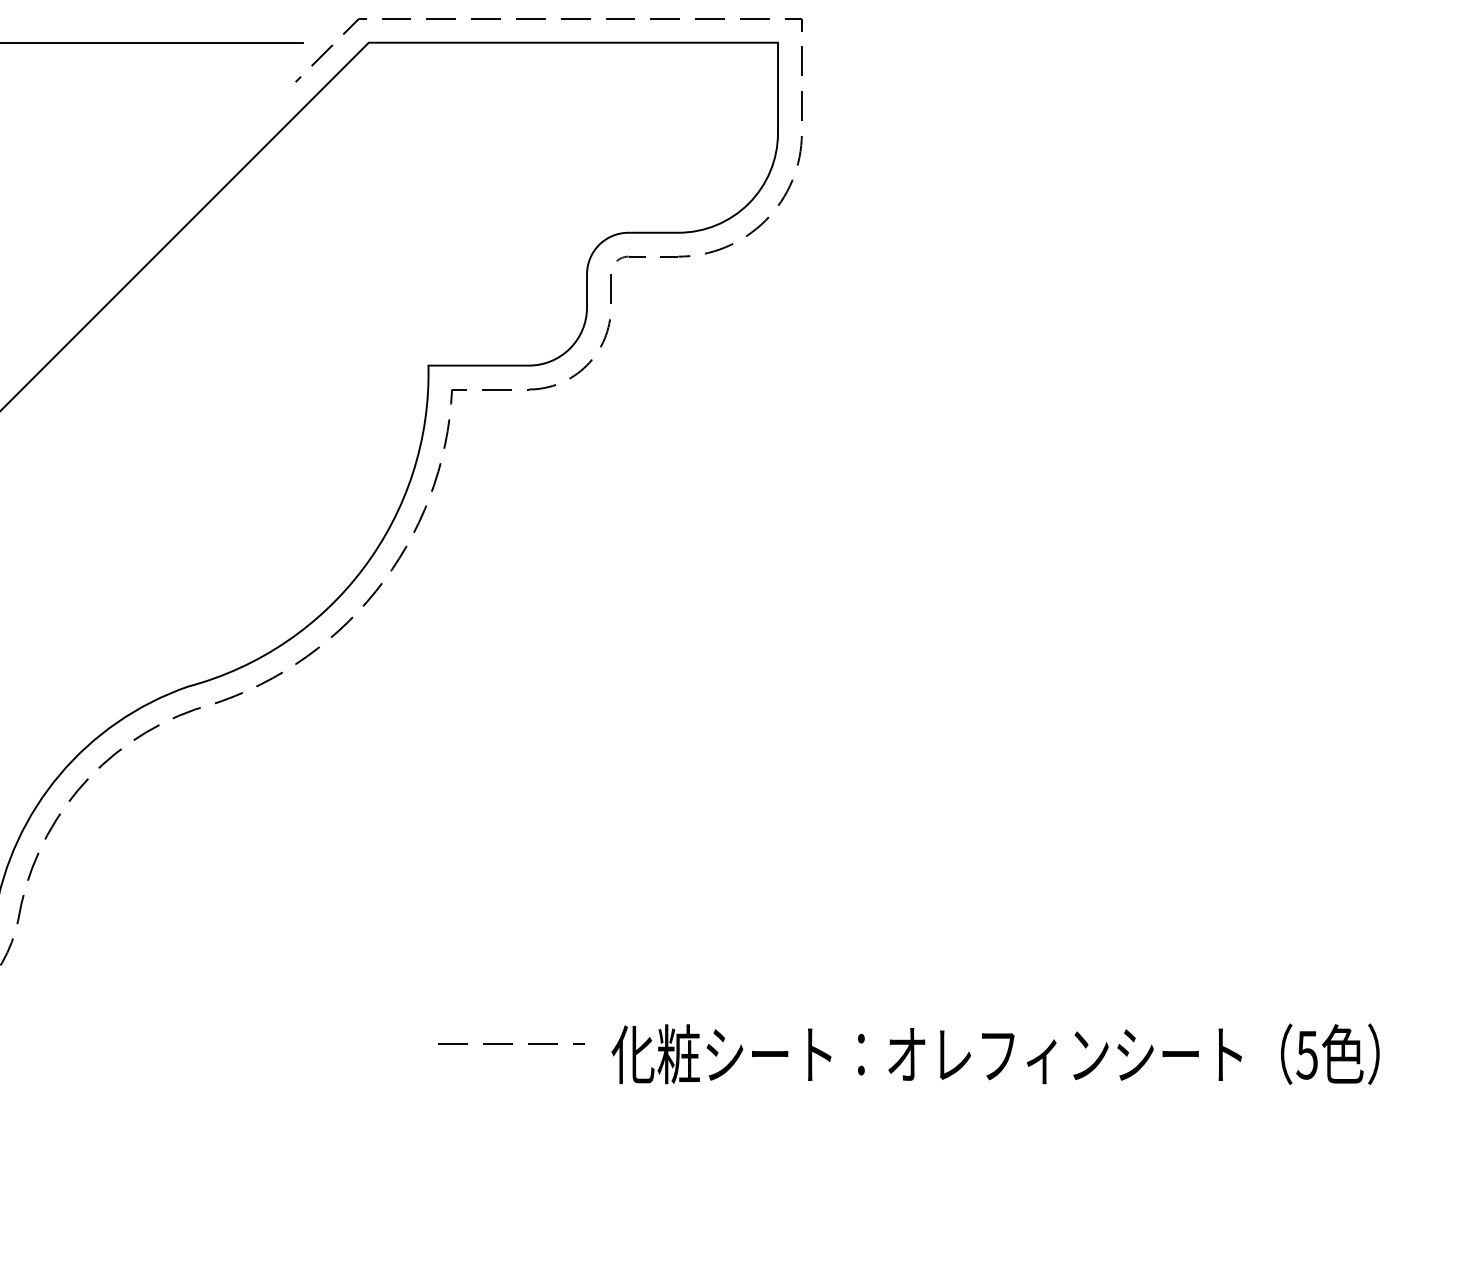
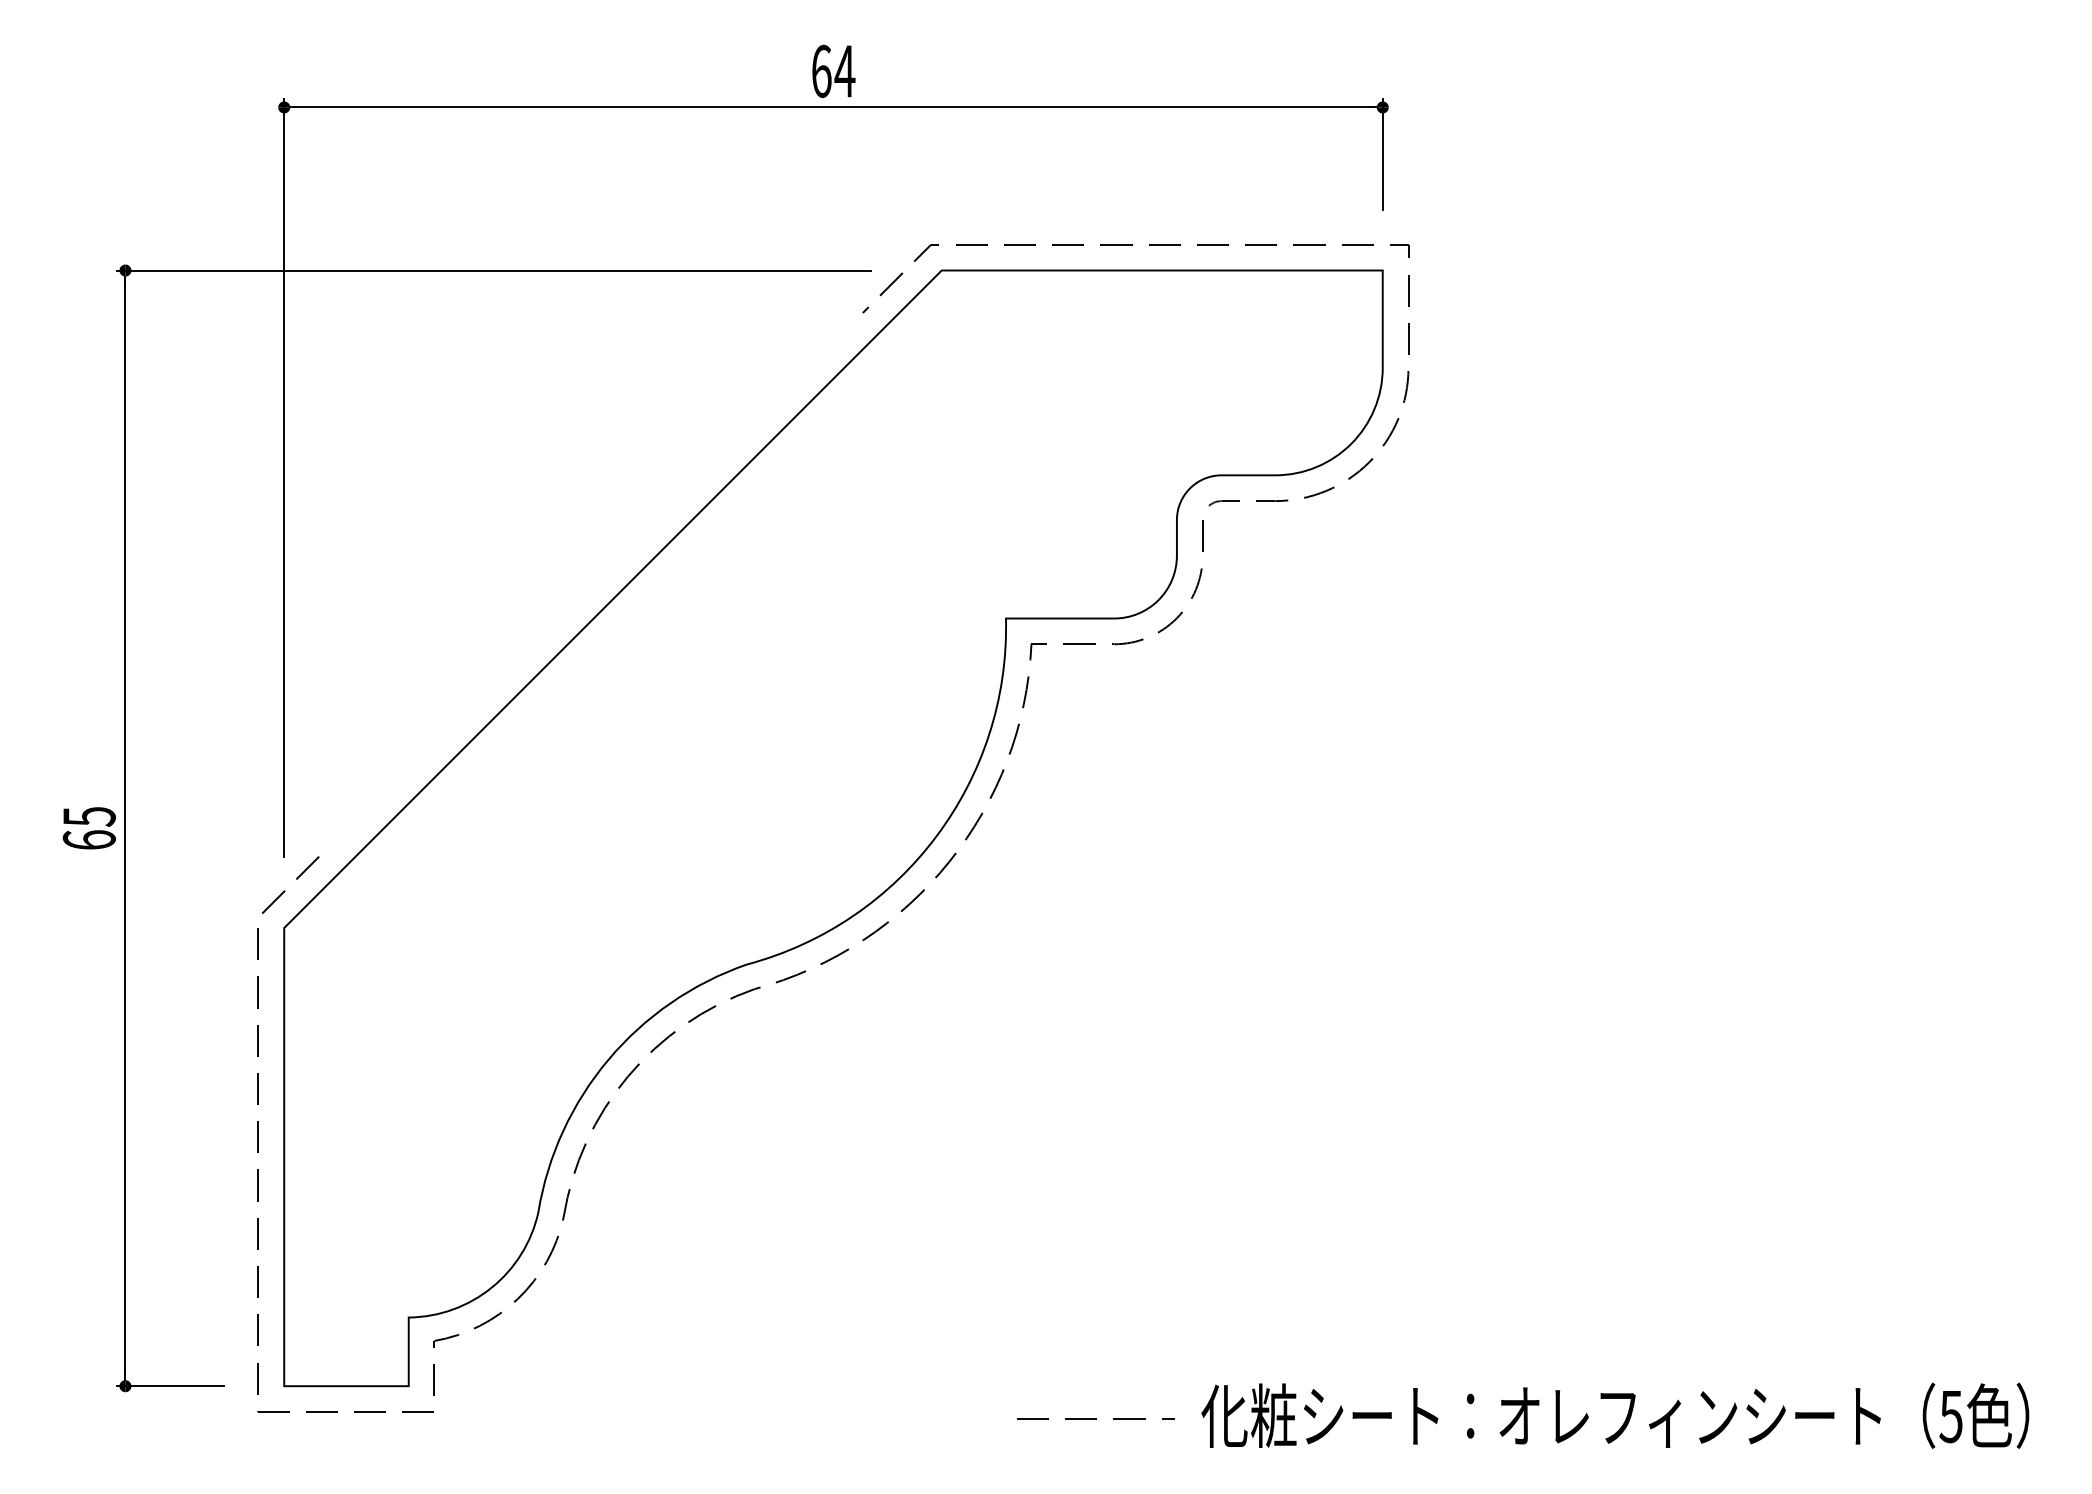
line: (511, 1042) -> (1095, 1418), moved
text: (995, 1054) -> (1615, 1415), moved

